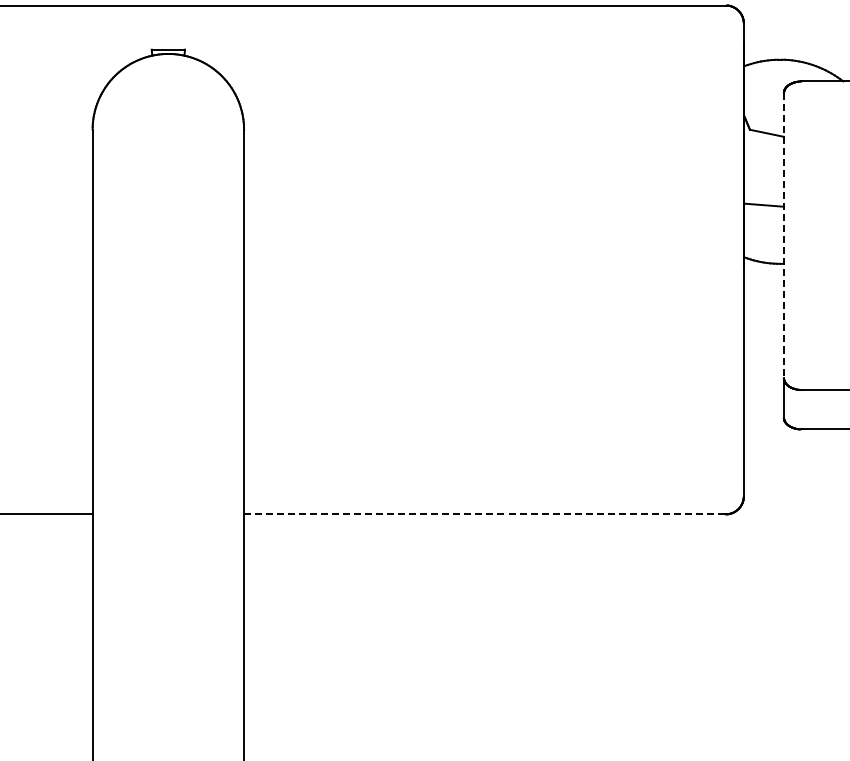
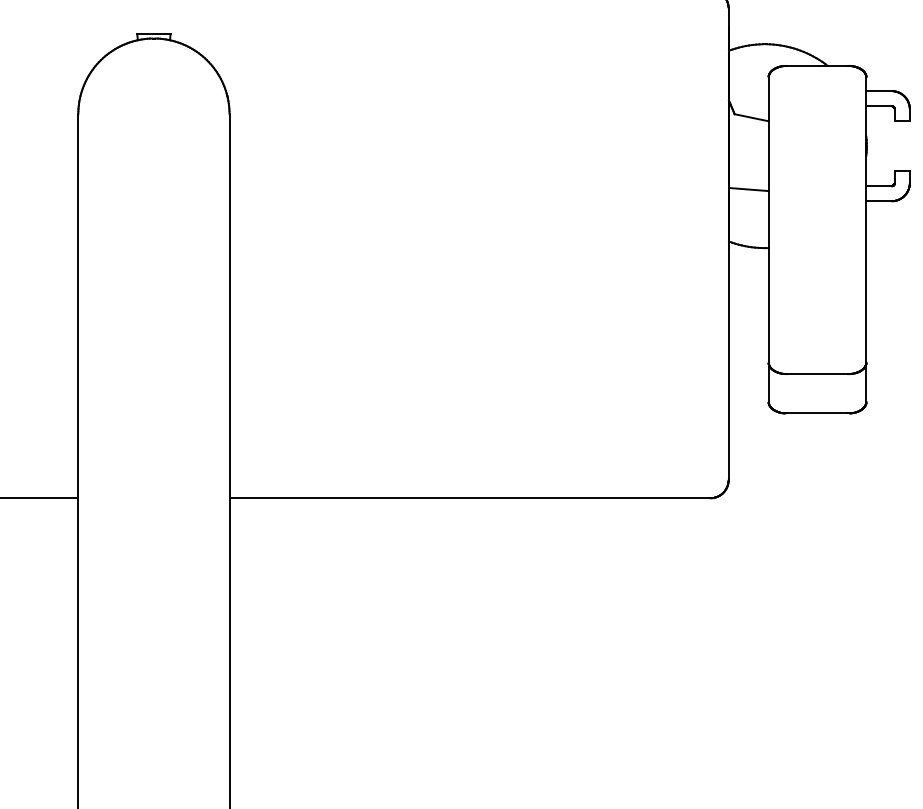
line: (783, 236) -> (768, 220), dashed -> solid
line: (485, 514) -> (470, 498), dashed -> solid

